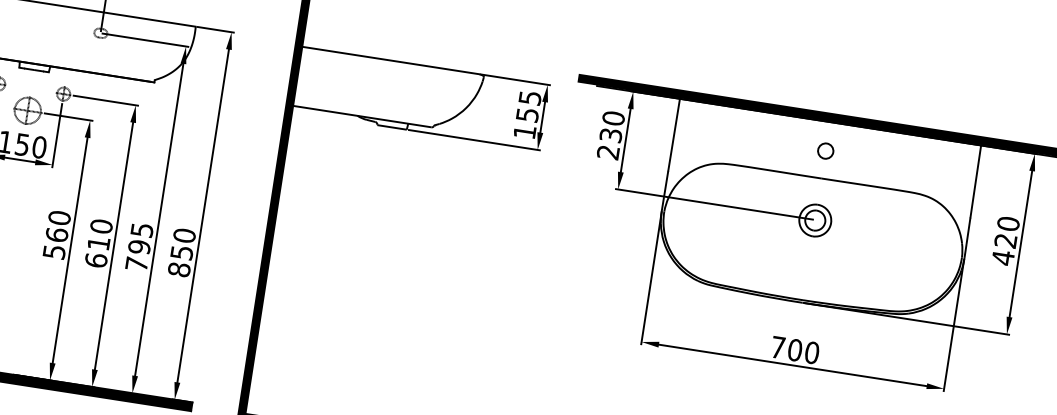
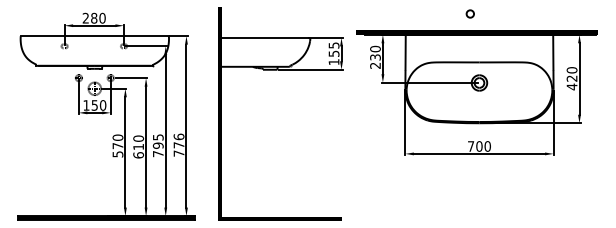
circle: (824, 149) -> (469, 13), moved
text: (56, 233) -> (117, 145), 560 -> 570
text: (181, 251) -> (178, 144), 850 -> 776

